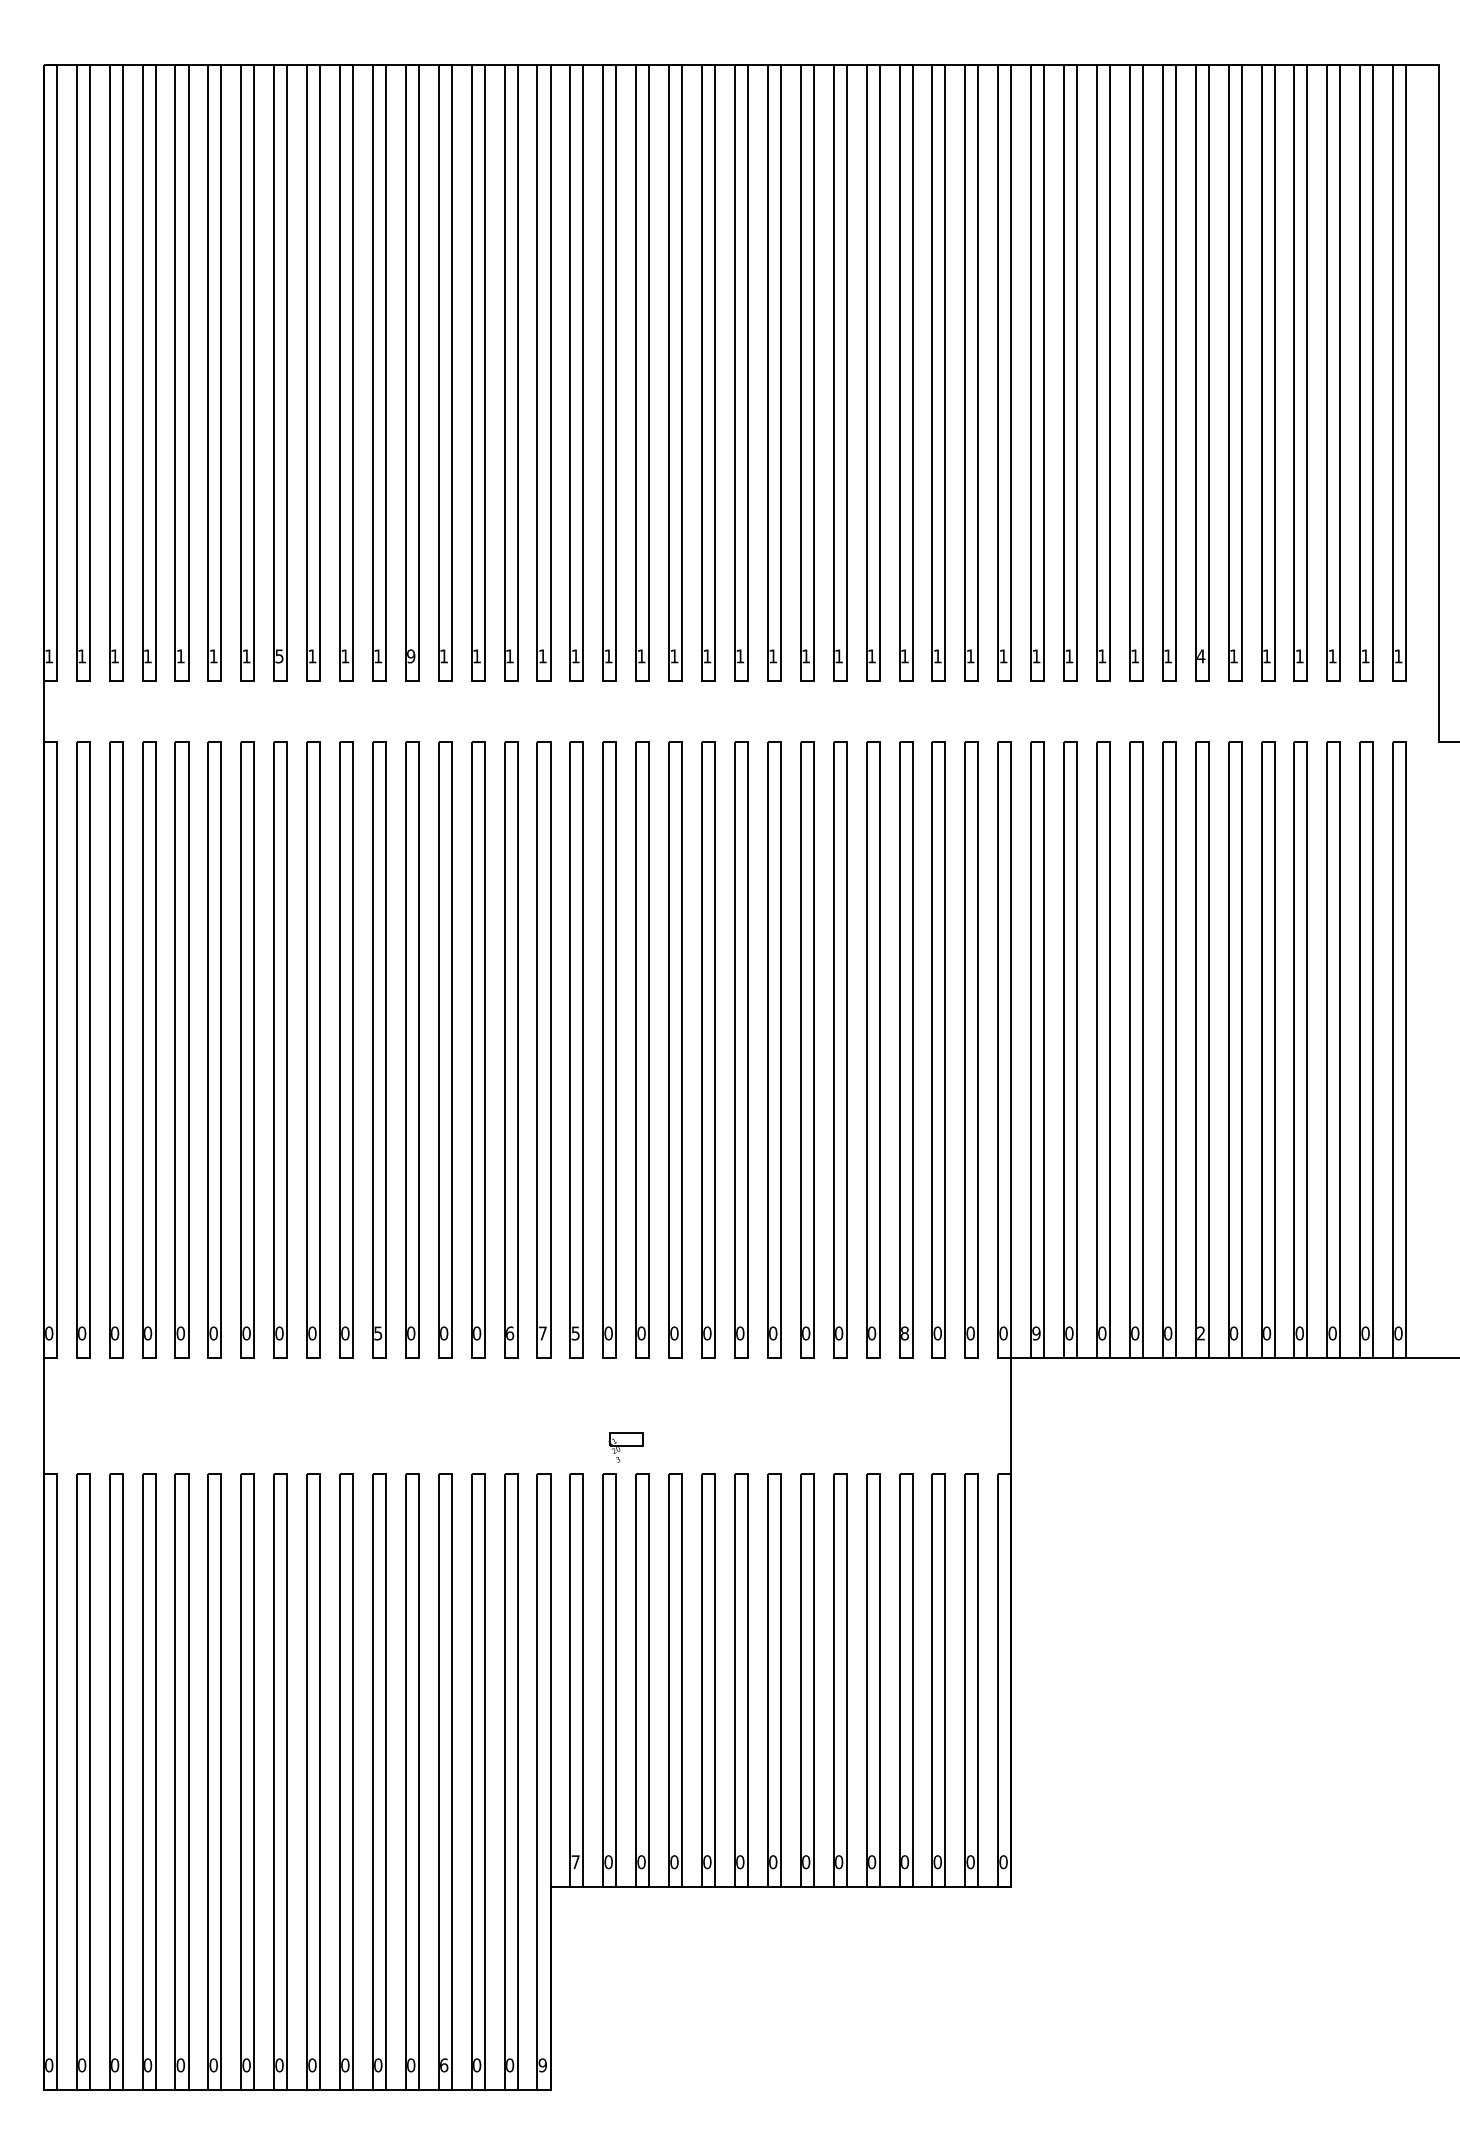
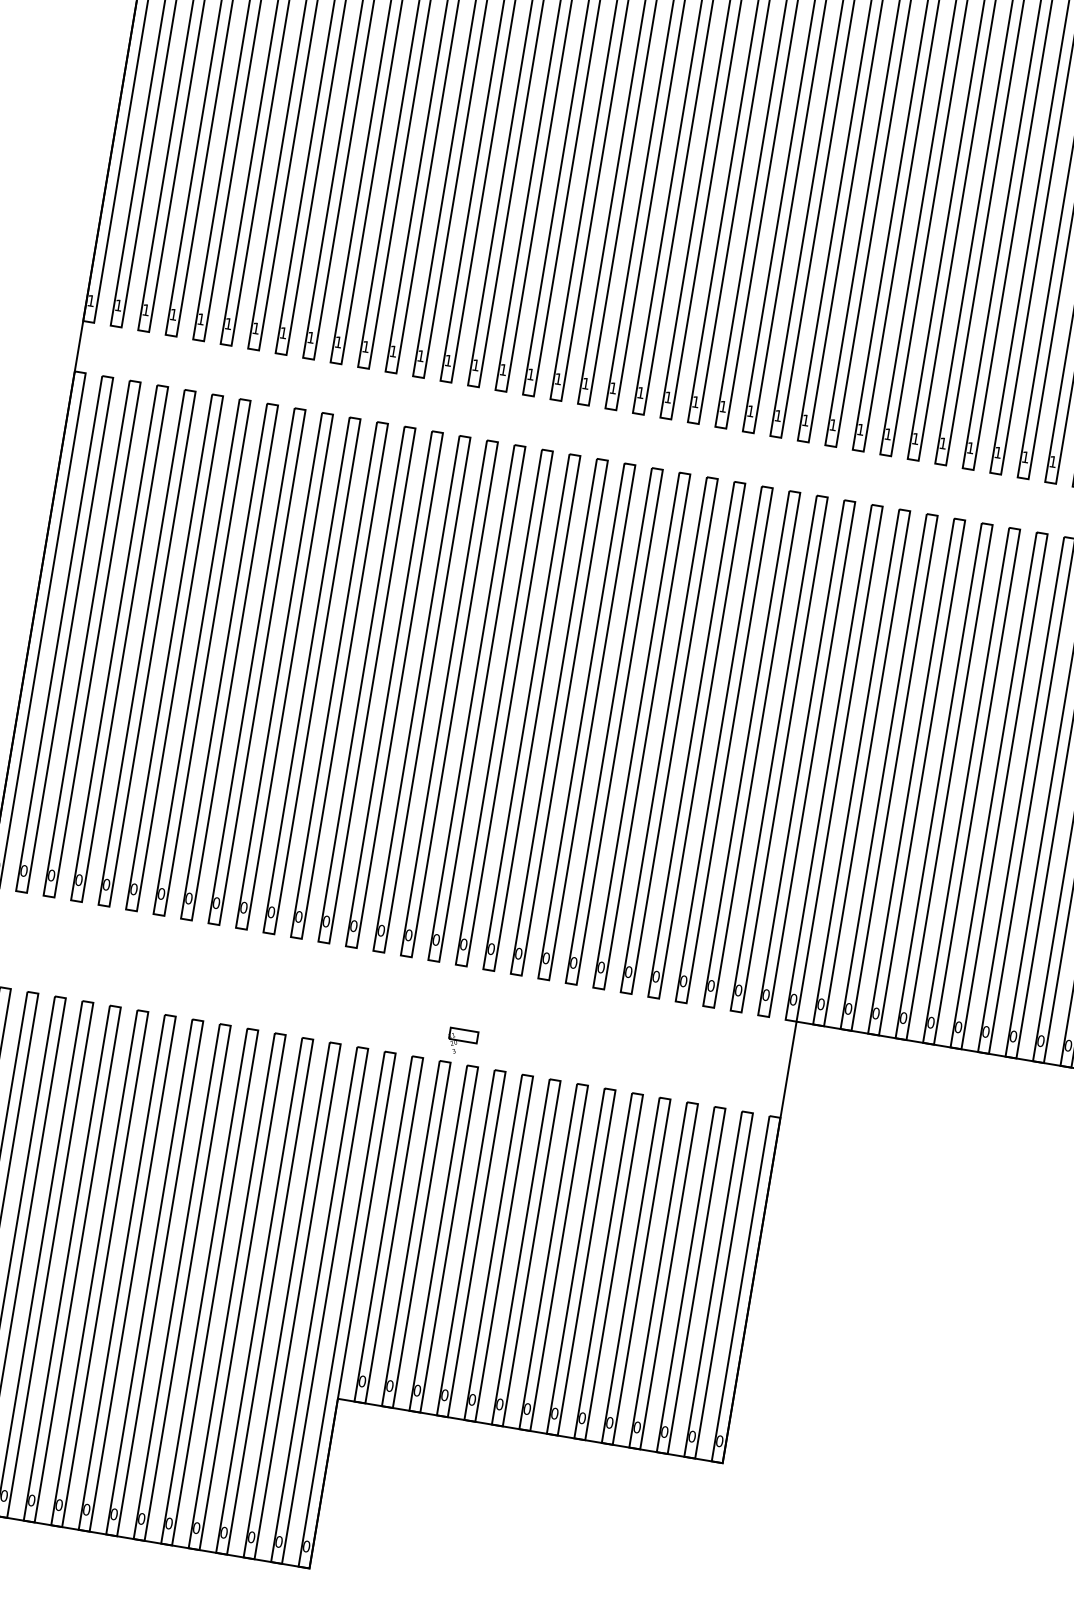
text: (279, 656) -> (283, 333), 5 -> 1
text: (411, 656) -> (393, 351), 9 -> 1
text: (1201, 656) -> (1053, 462), 4 -> 1
text: (378, 1333) -> (271, 912), 5 -> 0
text: (510, 1333) -> (381, 930), 6 -> 0
text: (542, 1333) -> (408, 935), 7 -> 0
text: (575, 1333) -> (436, 939), 5 -> 0
text: (905, 1333) -> (711, 986), 8 -> 0
text: (1036, 1333) -> (821, 1004), 9 -> 0
text: (1201, 1333) -> (958, 1027), 2 -> 0
text: (575, 1862) -> (362, 1381), 7 -> 0
text: (444, 2065) -> (224, 1532), 6 -> 0
text: (542, 2065) -> (306, 1546), 9 -> 0

